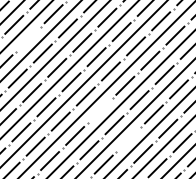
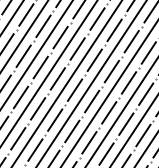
line: (28, 39) -> (23, 56), added
line: (100, 110) -> (109, 112), added
line: (128, 139) -> (143, 135), added

